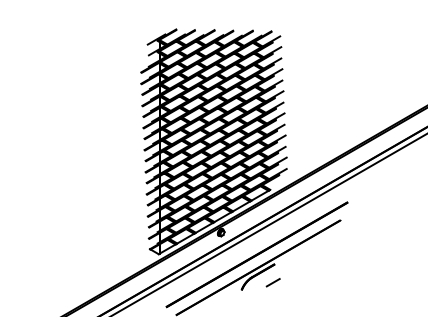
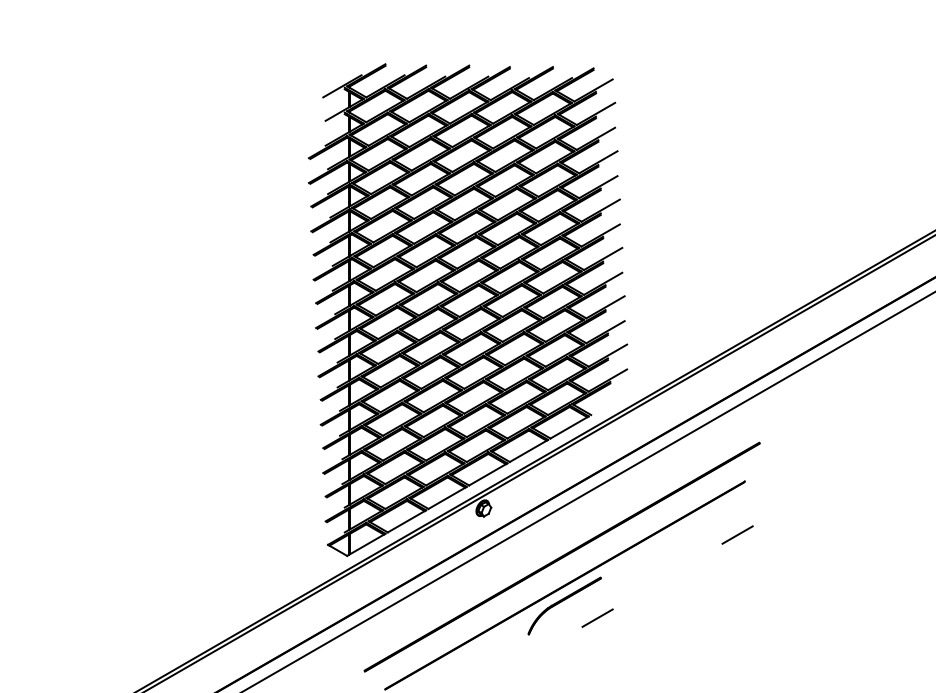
line: (336, 244) -> (735, 534), added

